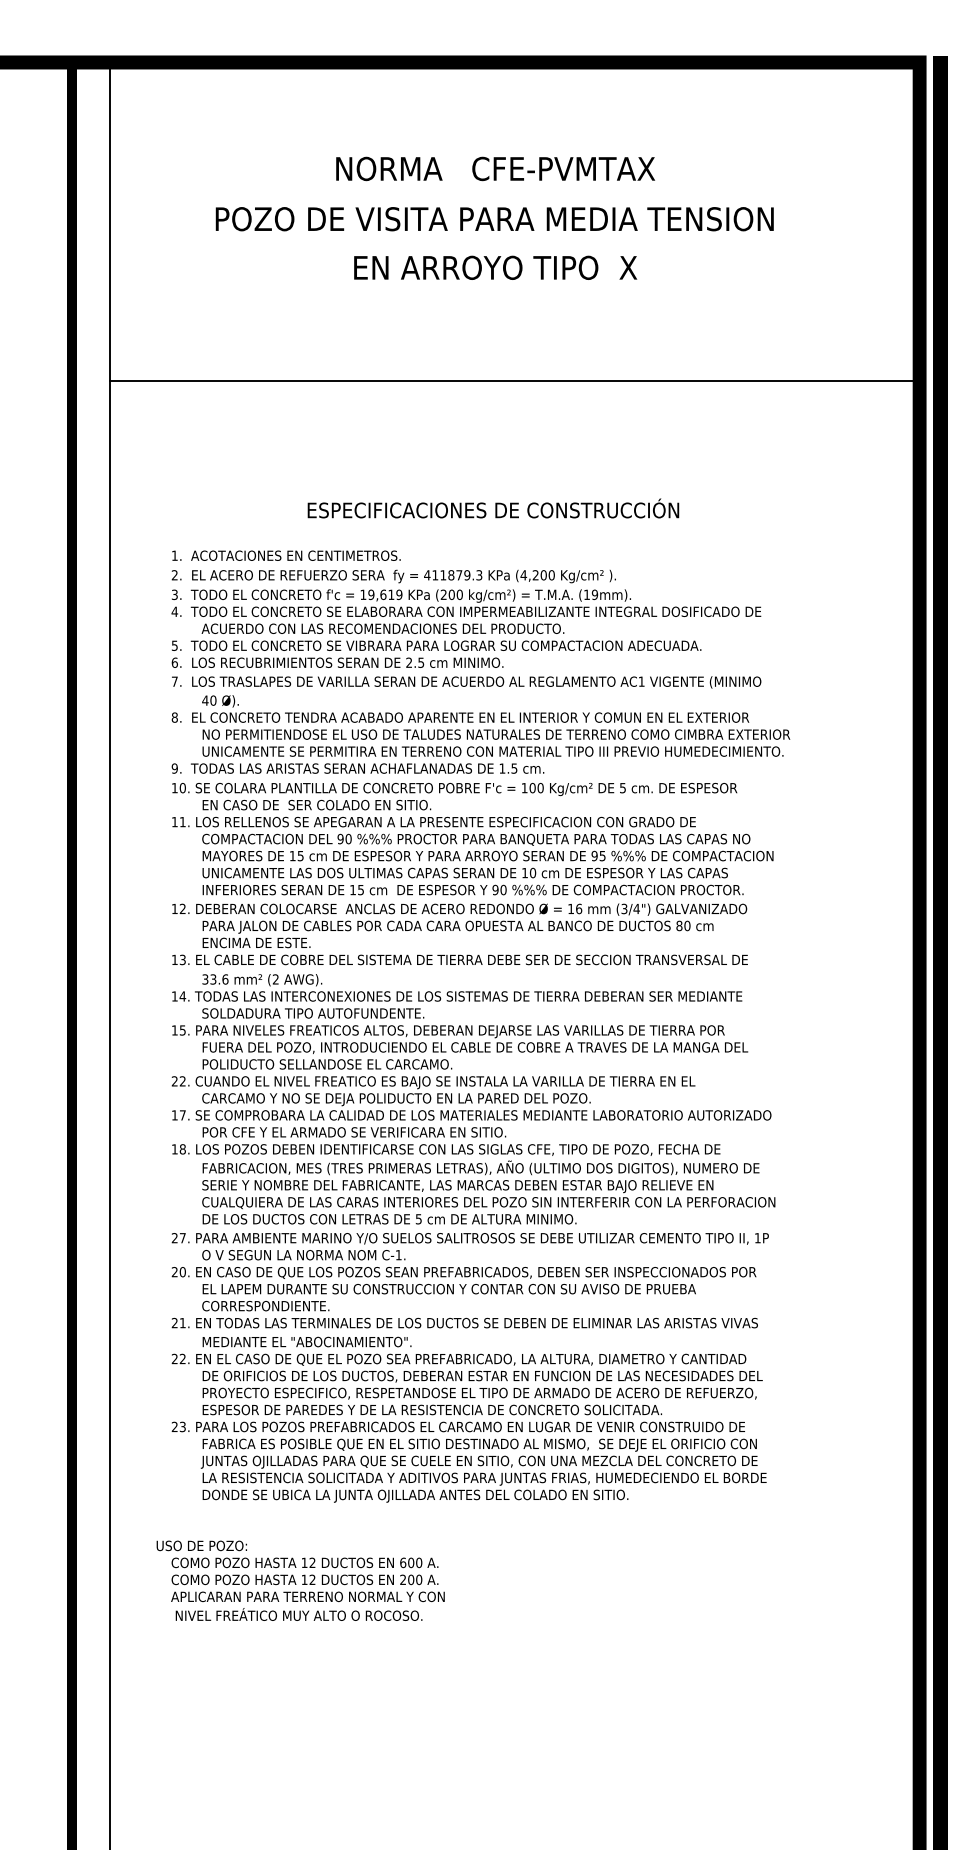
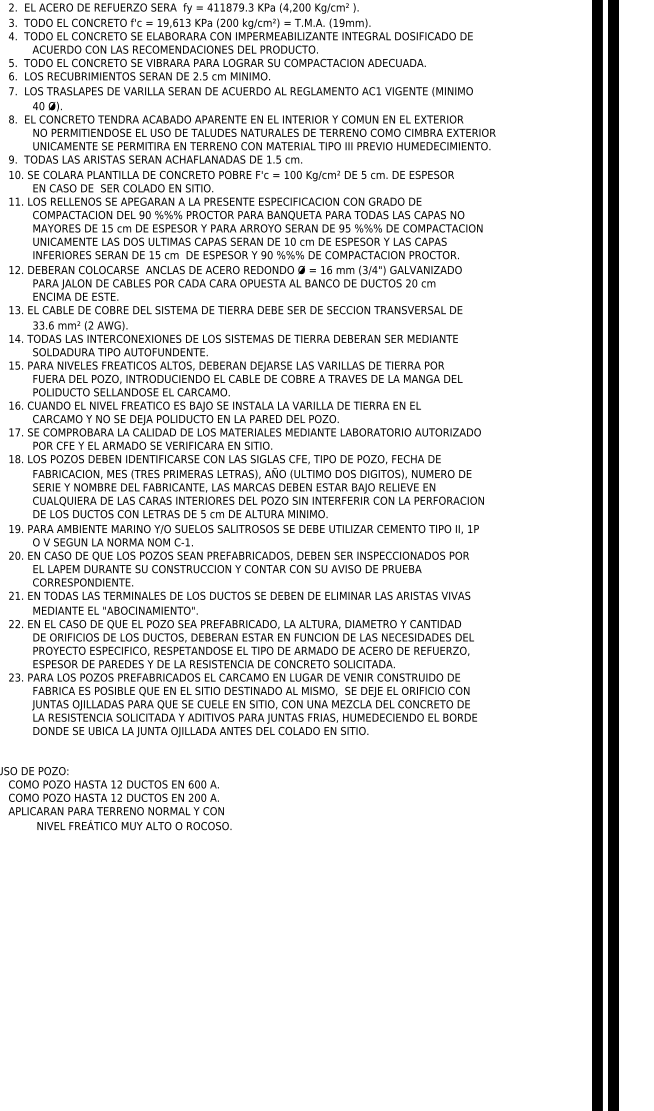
text: (399, 594) -> (188, 22), 19,619 -> 19,613
text: (679, 926) -> (408, 283), 80 -> 20
text: (178, 1081) -> (14, 405), 22. -> 16.
text: (178, 1238) -> (14, 529), 27. -> 19.
text: (298, 1614) -> (133, 825), moved

